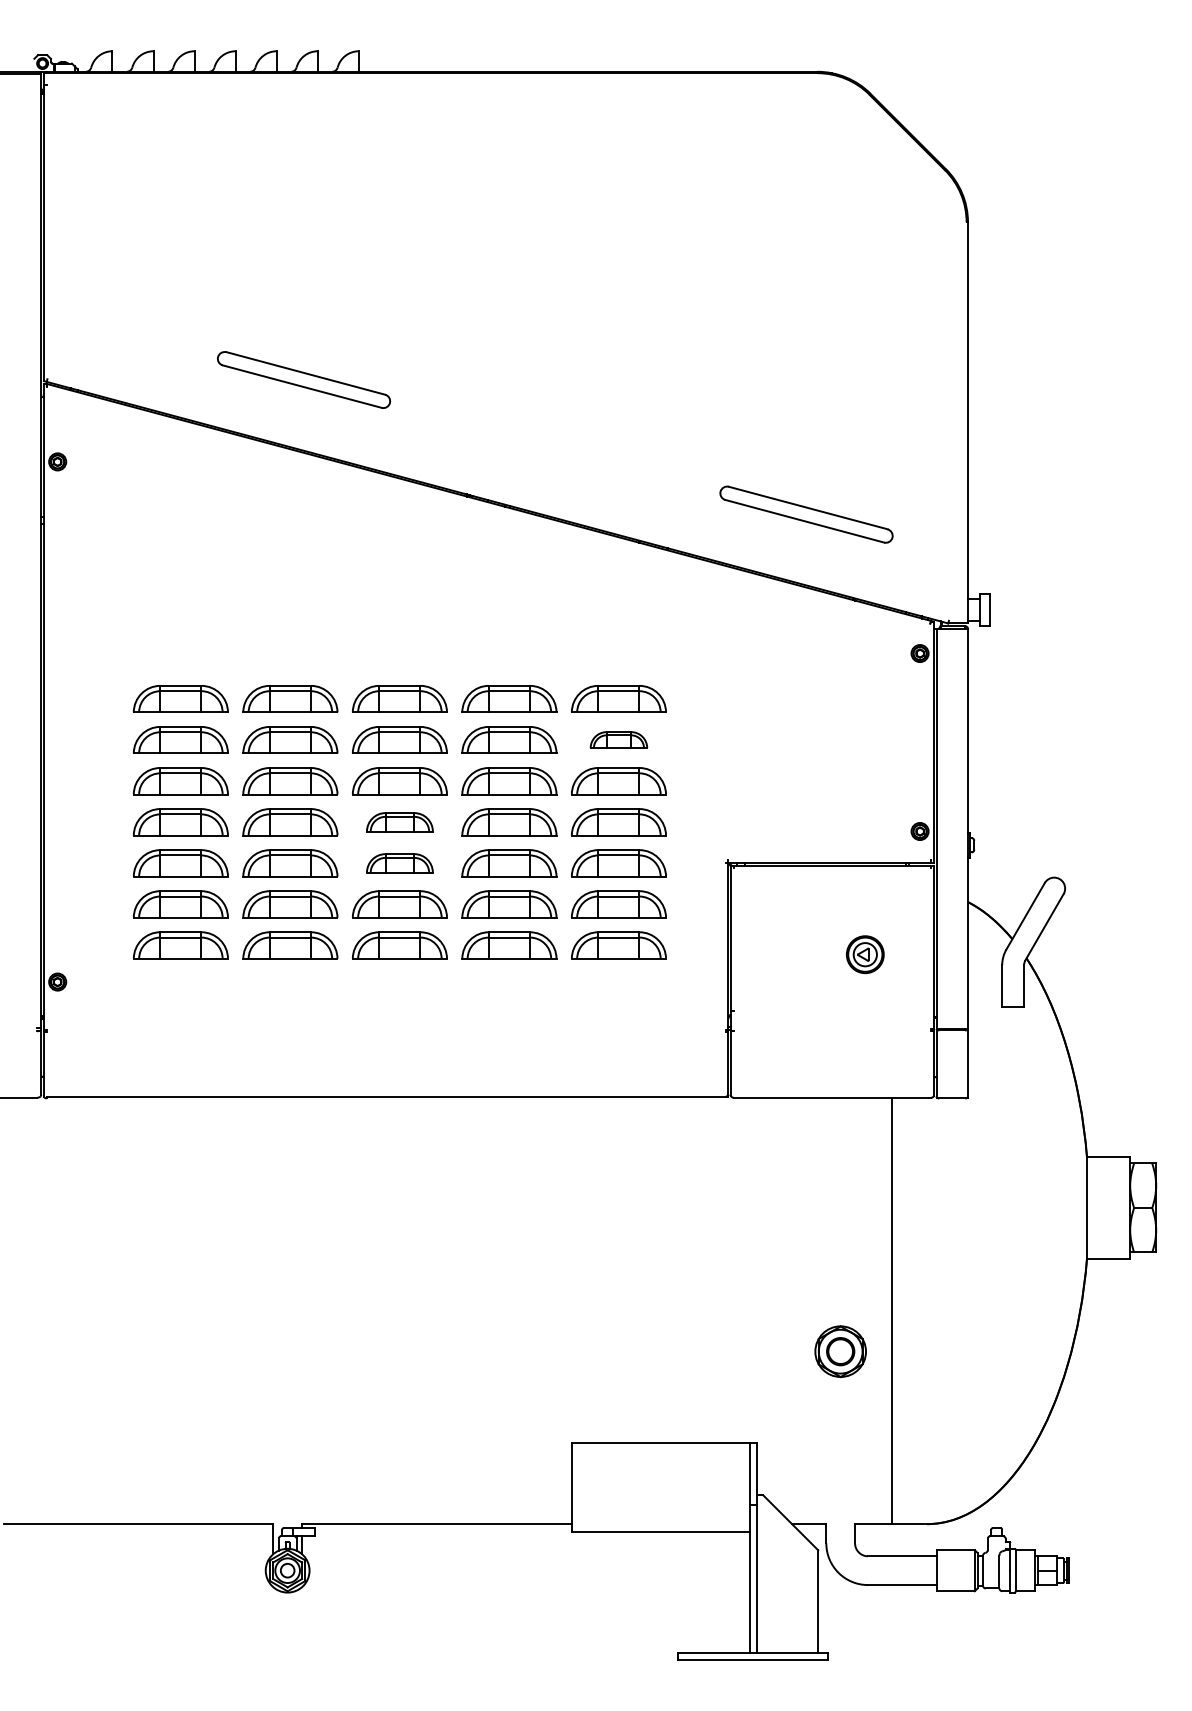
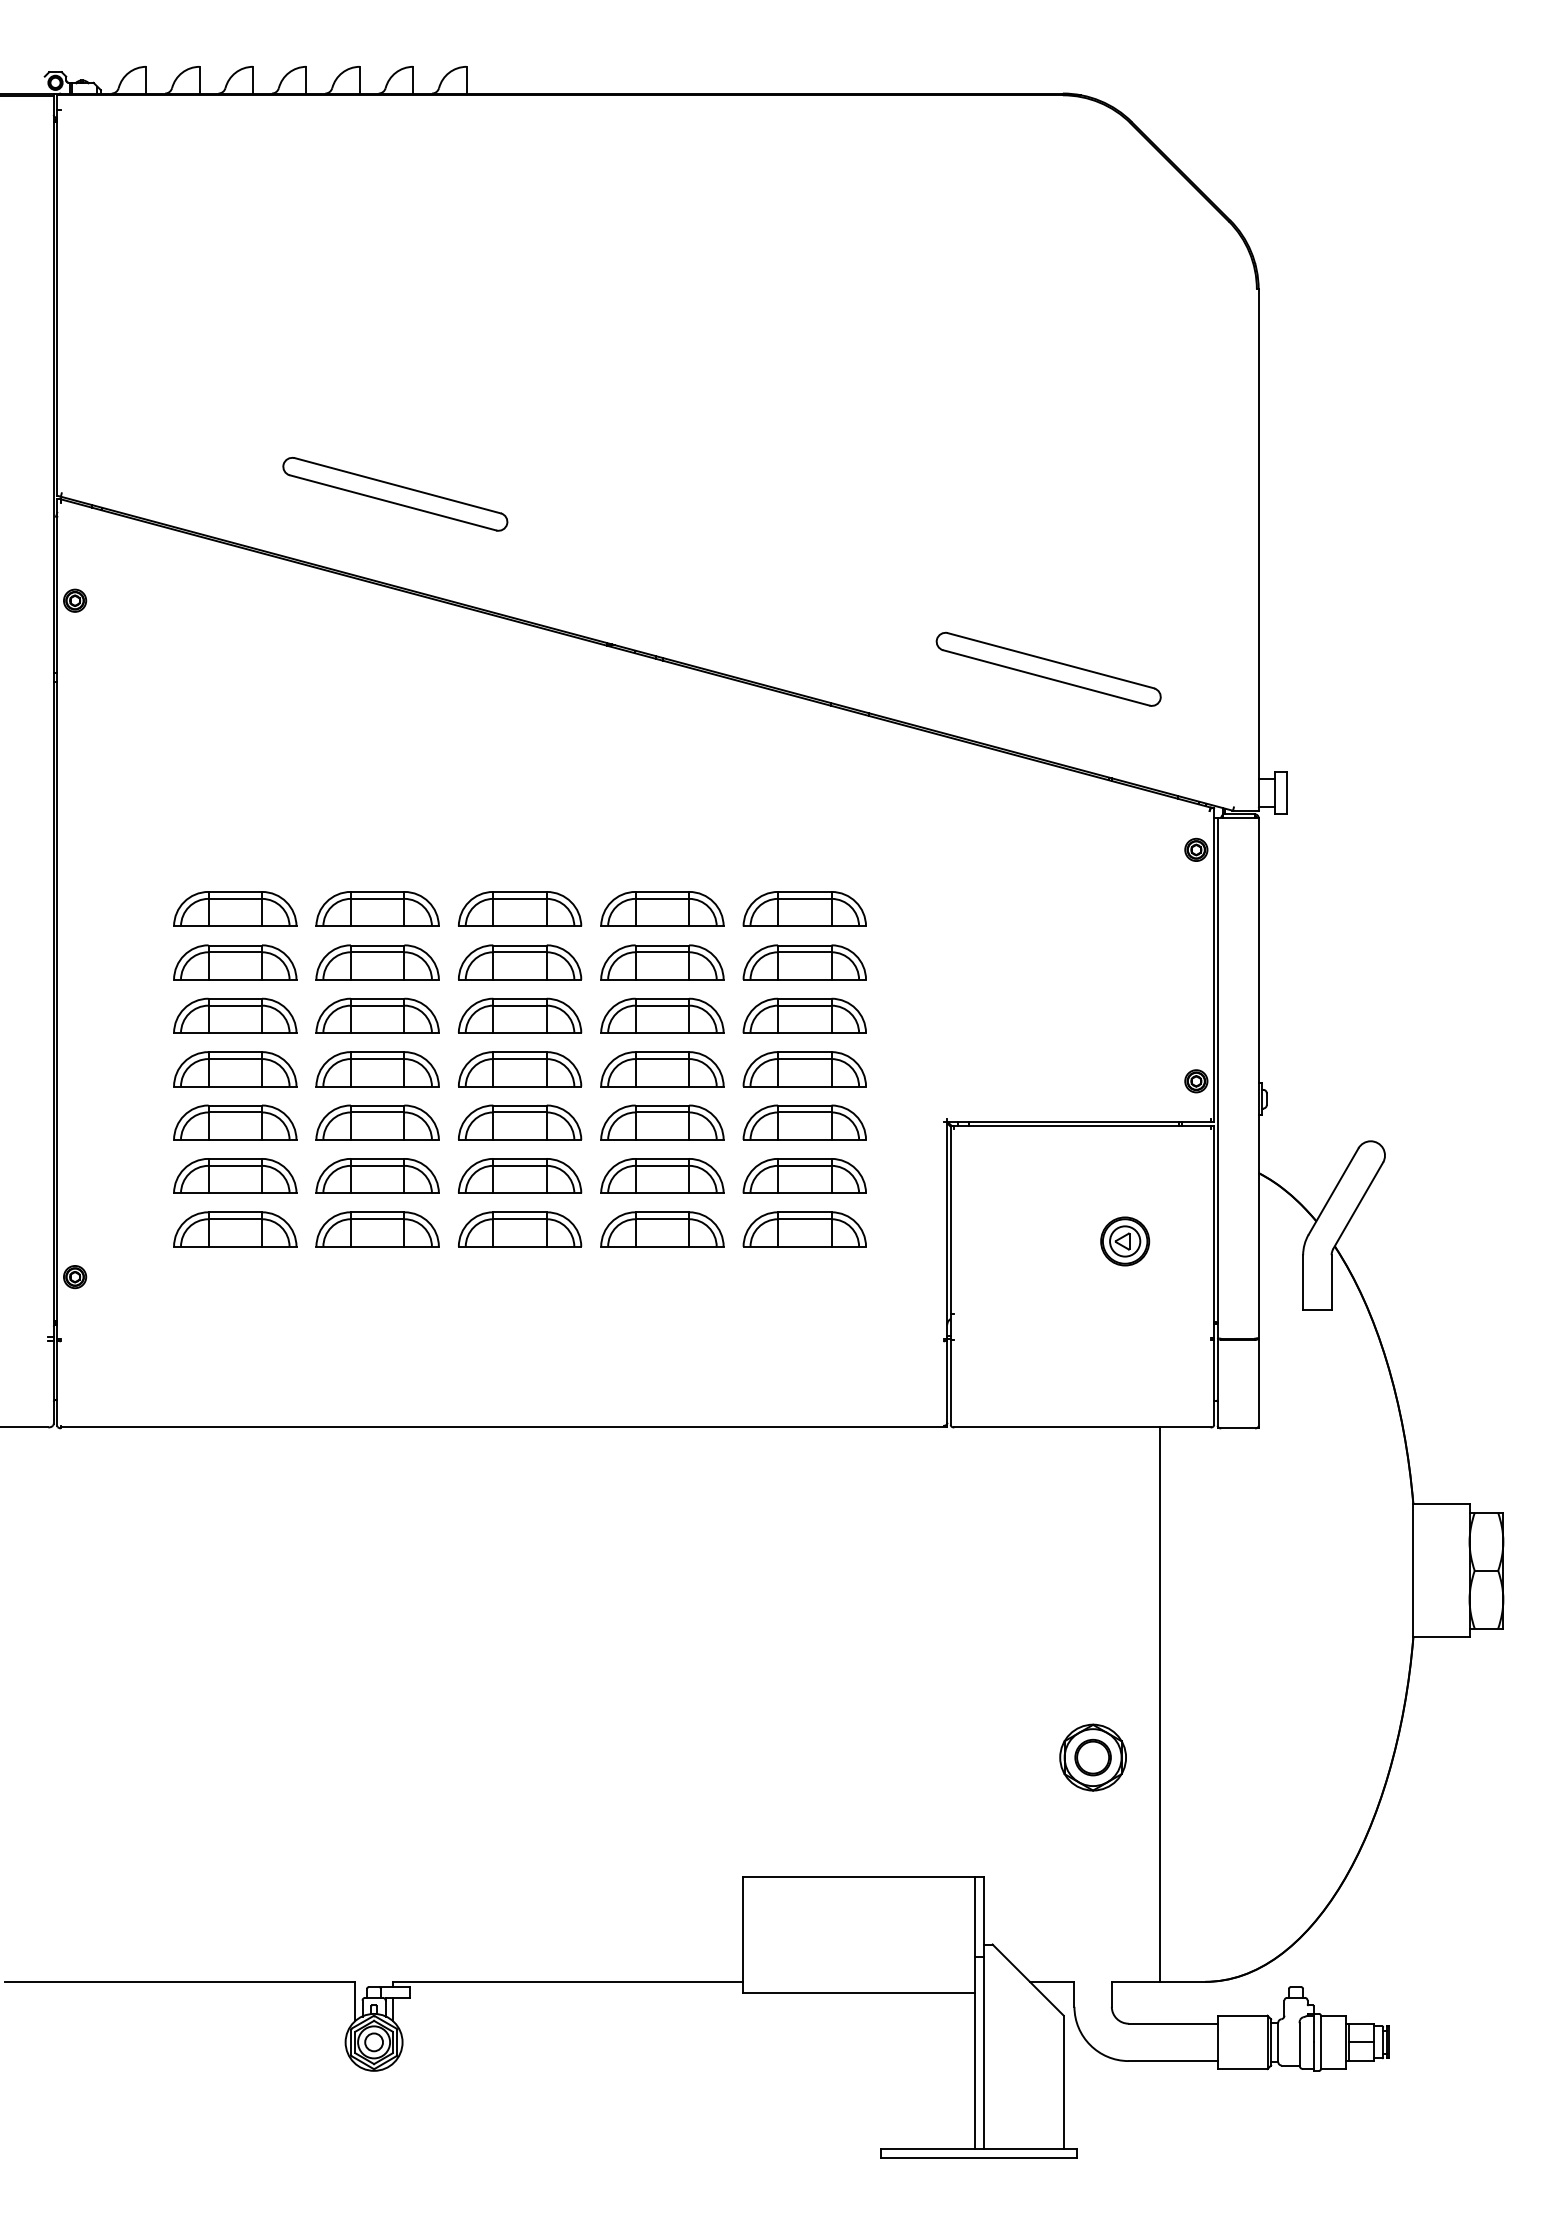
part: (618, 739) -> (804, 961), size x1.67
part: (399, 822) -> (519, 1069), size x1.43
part: (399, 863) -> (519, 1122), size x1.43

